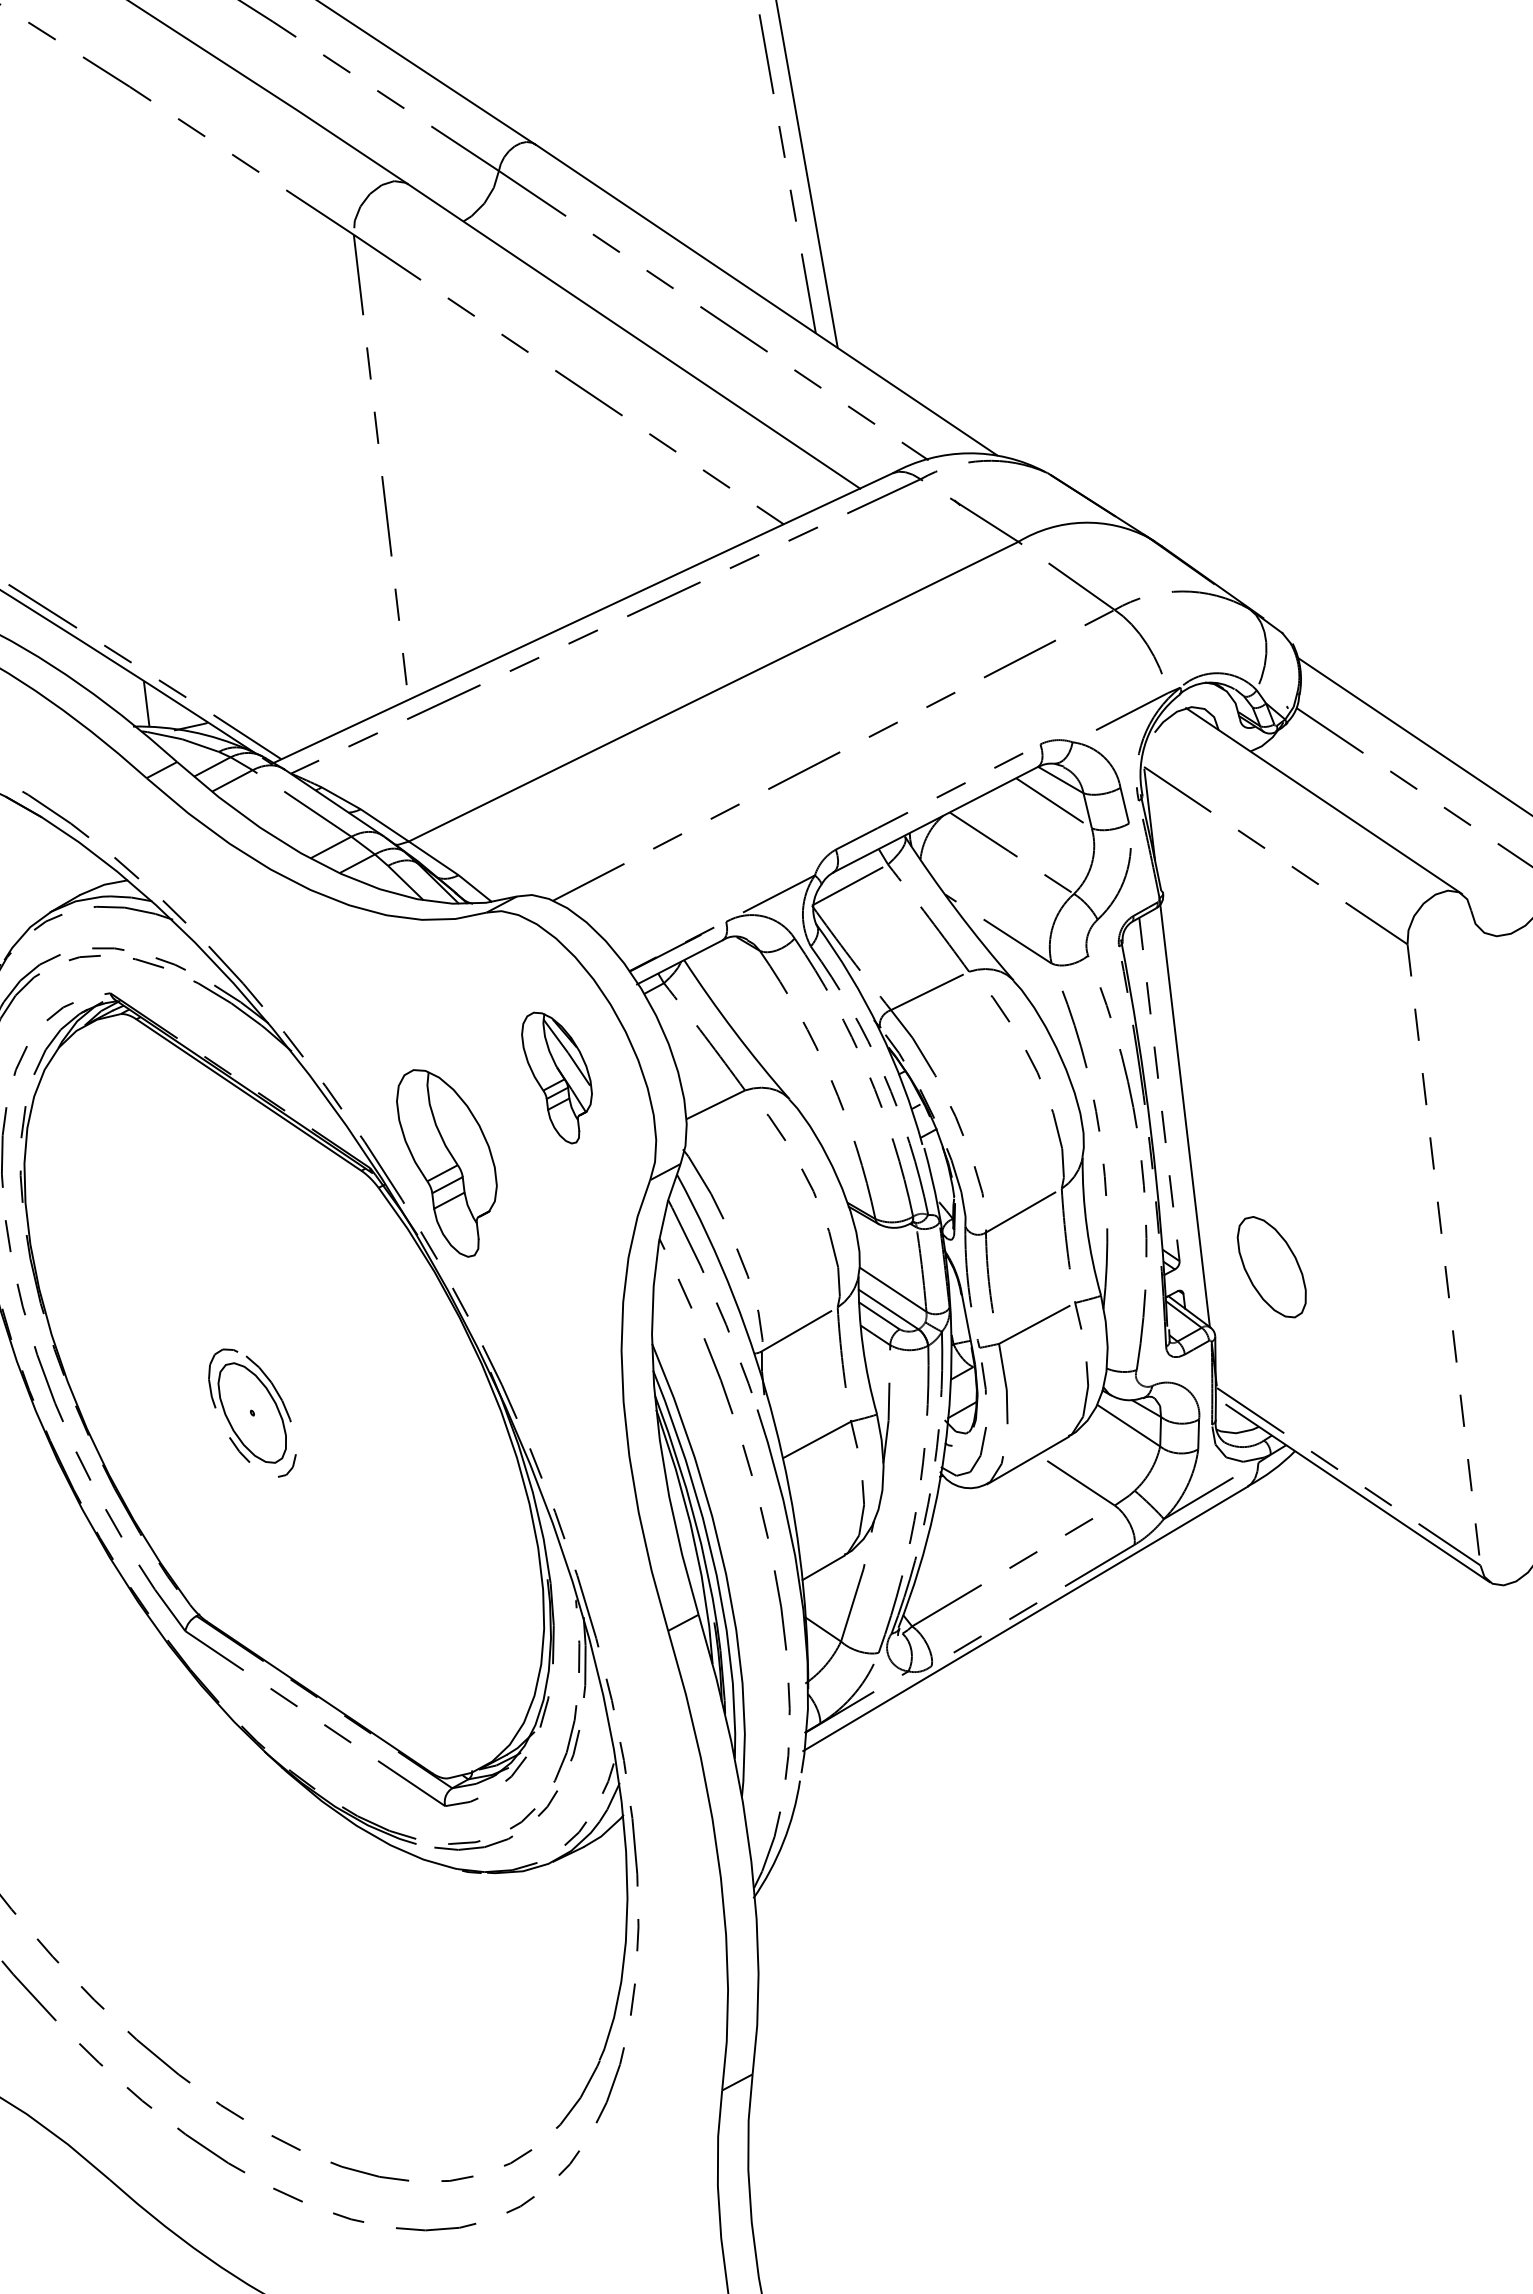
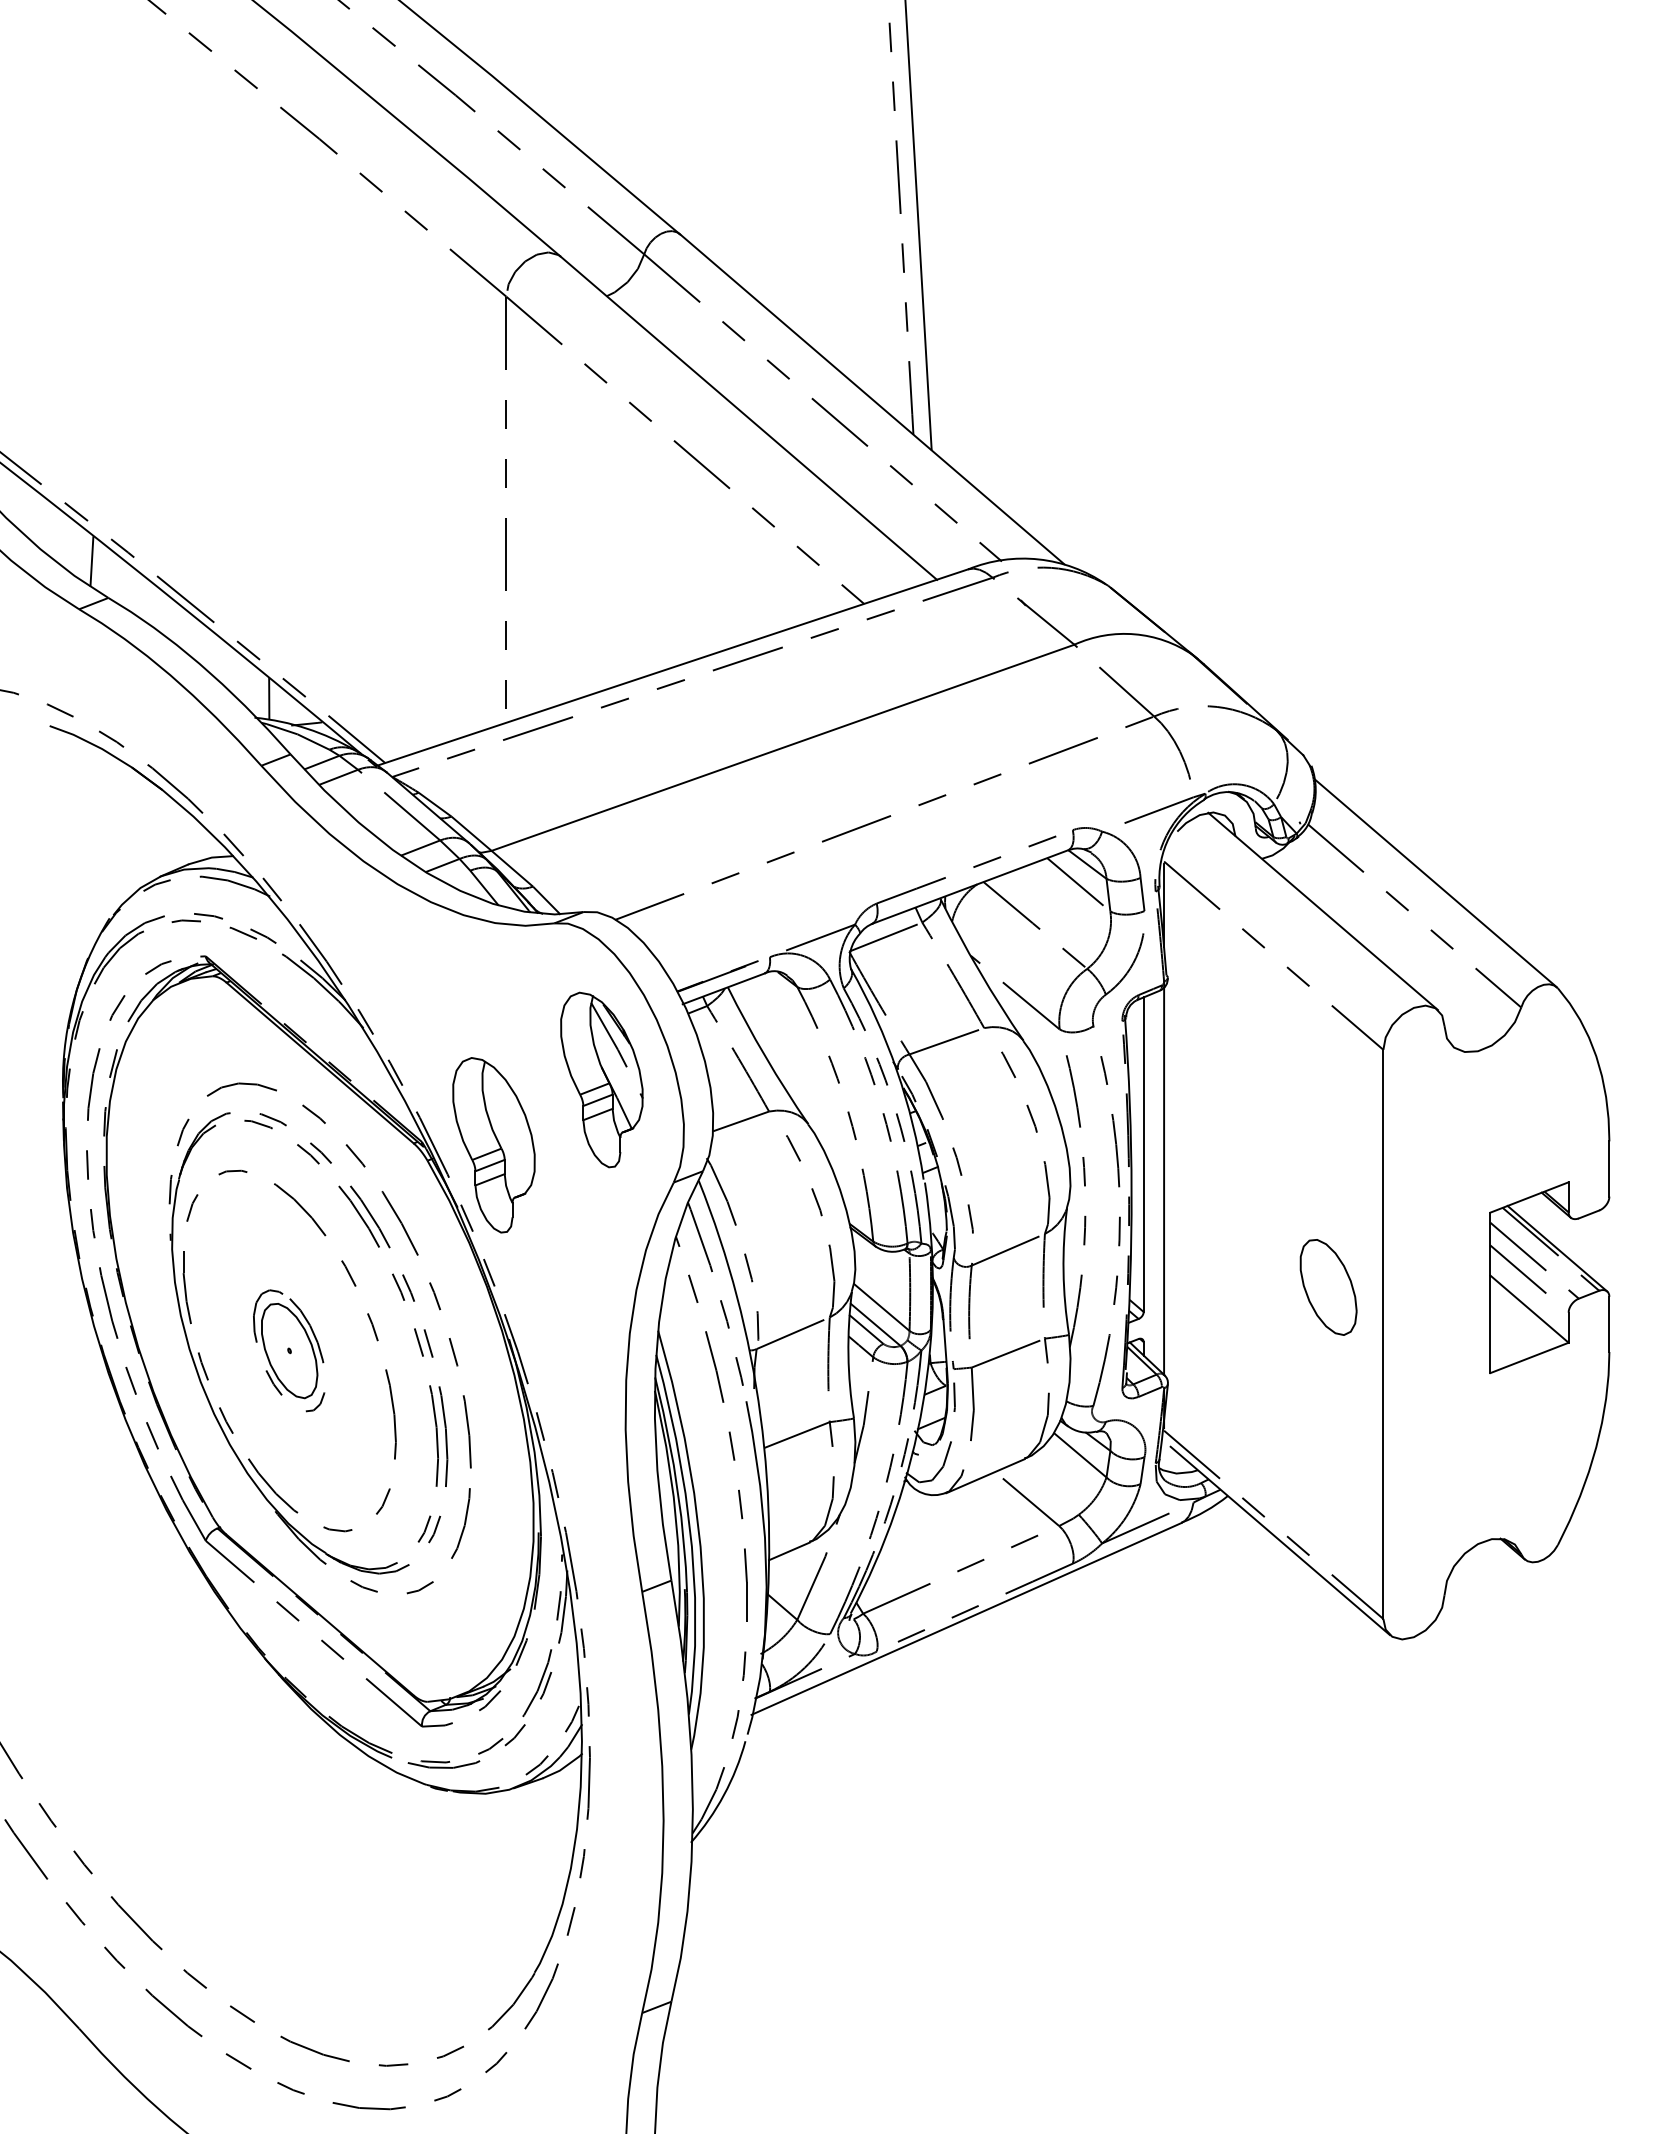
part: (558, 1076) -> (601, 1079), size x1.43
line: (1159, 1090) -> (1143, 1155), dashed -> solid
line: (1444, 1254) -> (1383, 1334), dashed -> solid
part: (1271, 1267) -> (1328, 1287), moved
part: (335, 1369) -> (369, 1320), added

